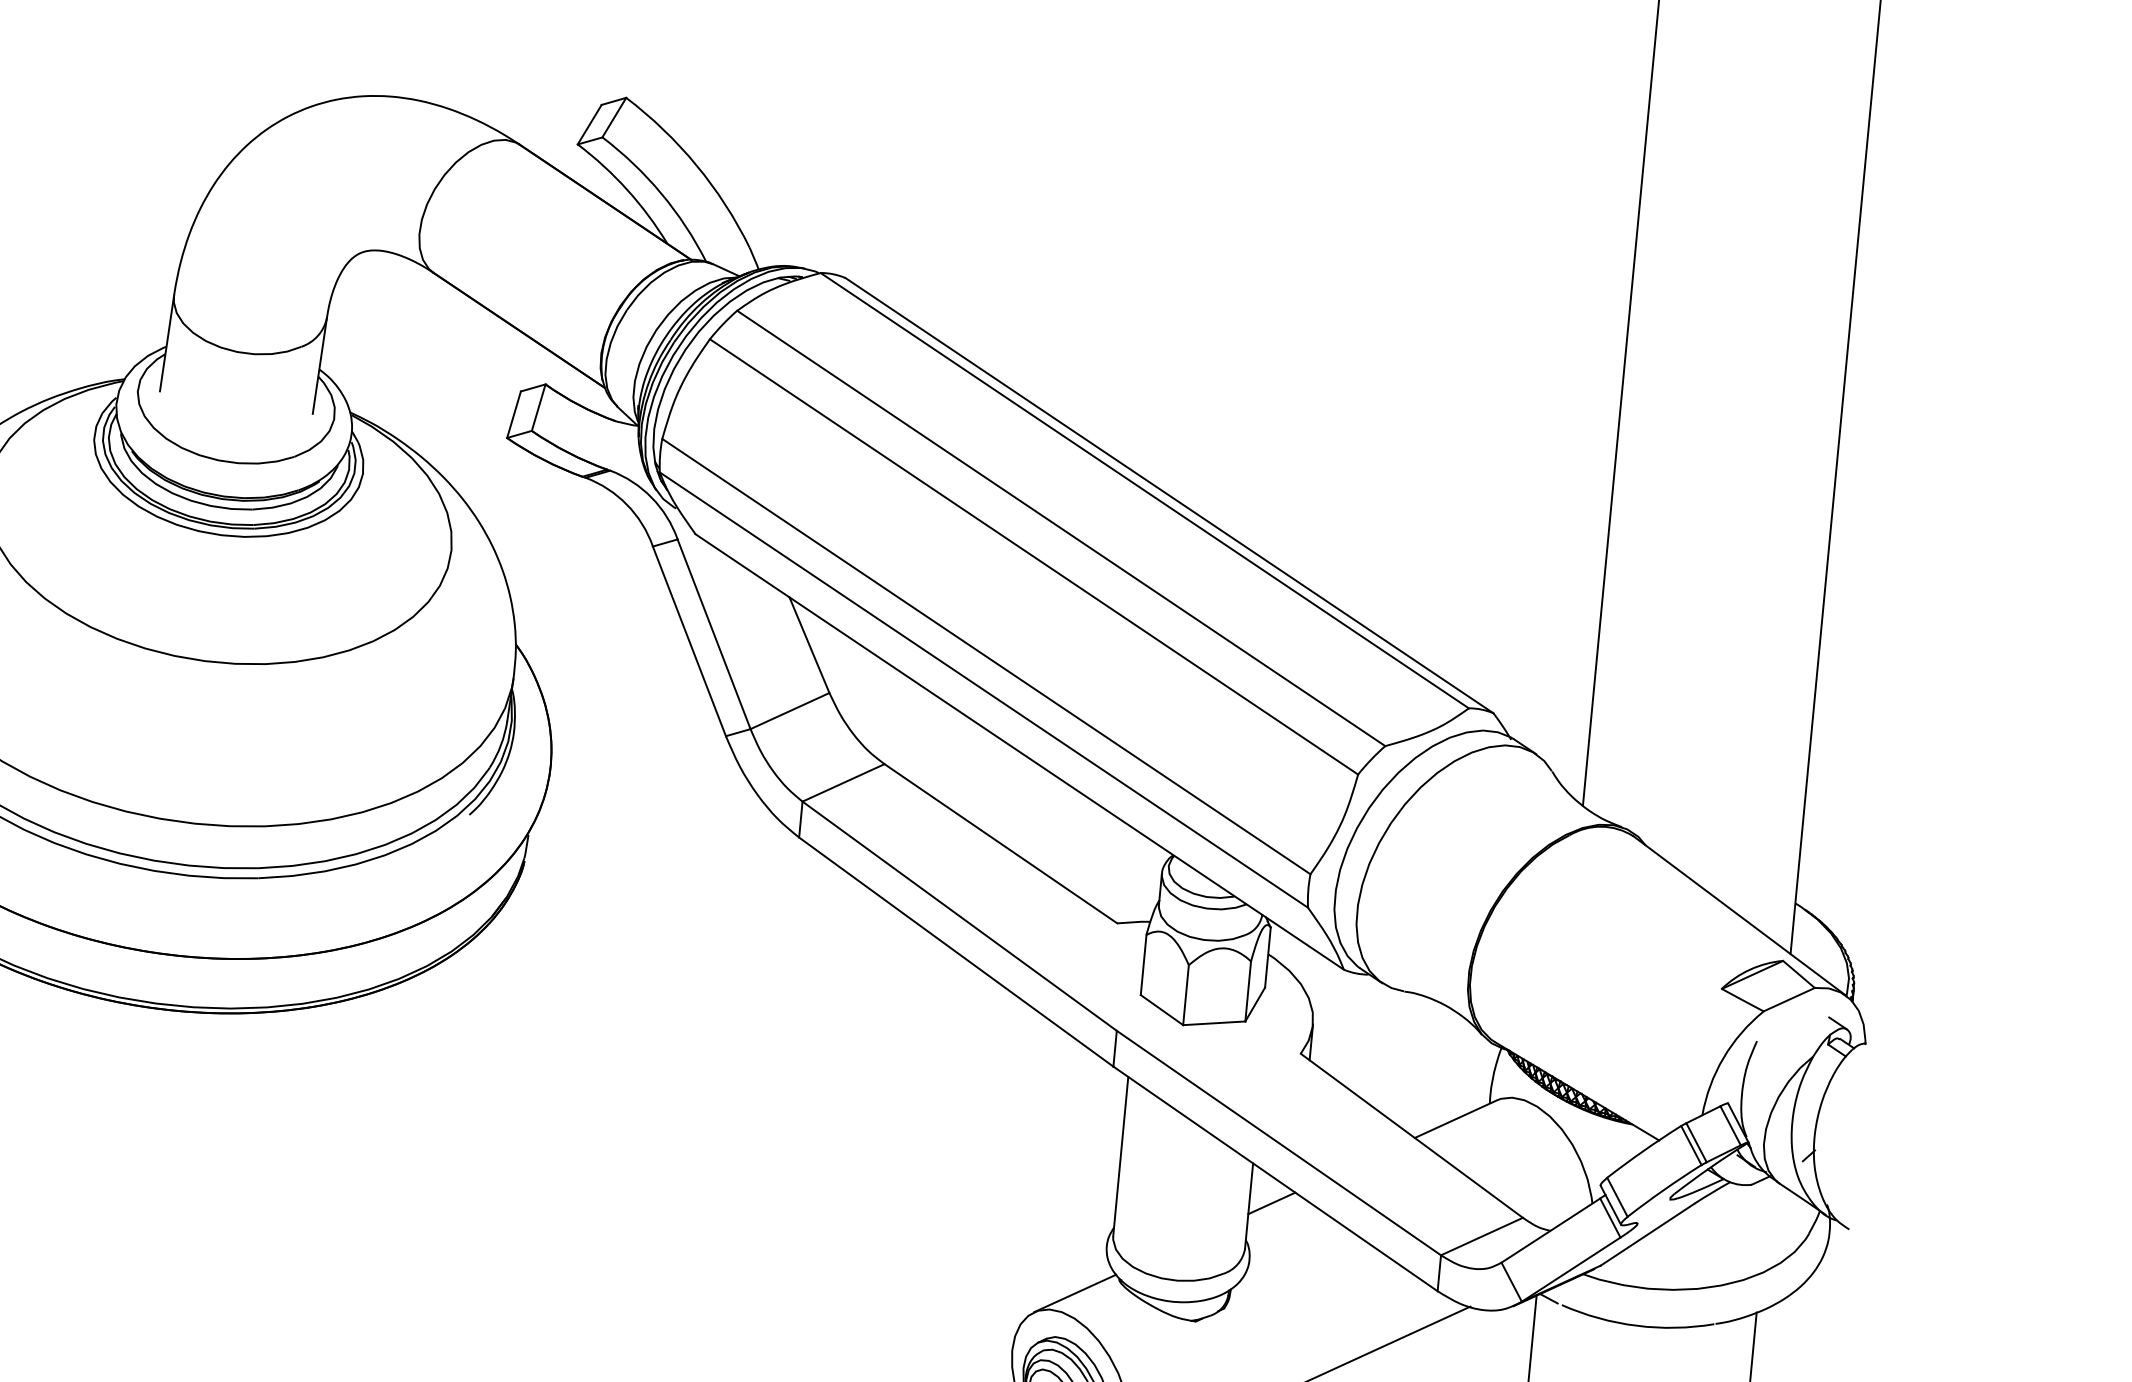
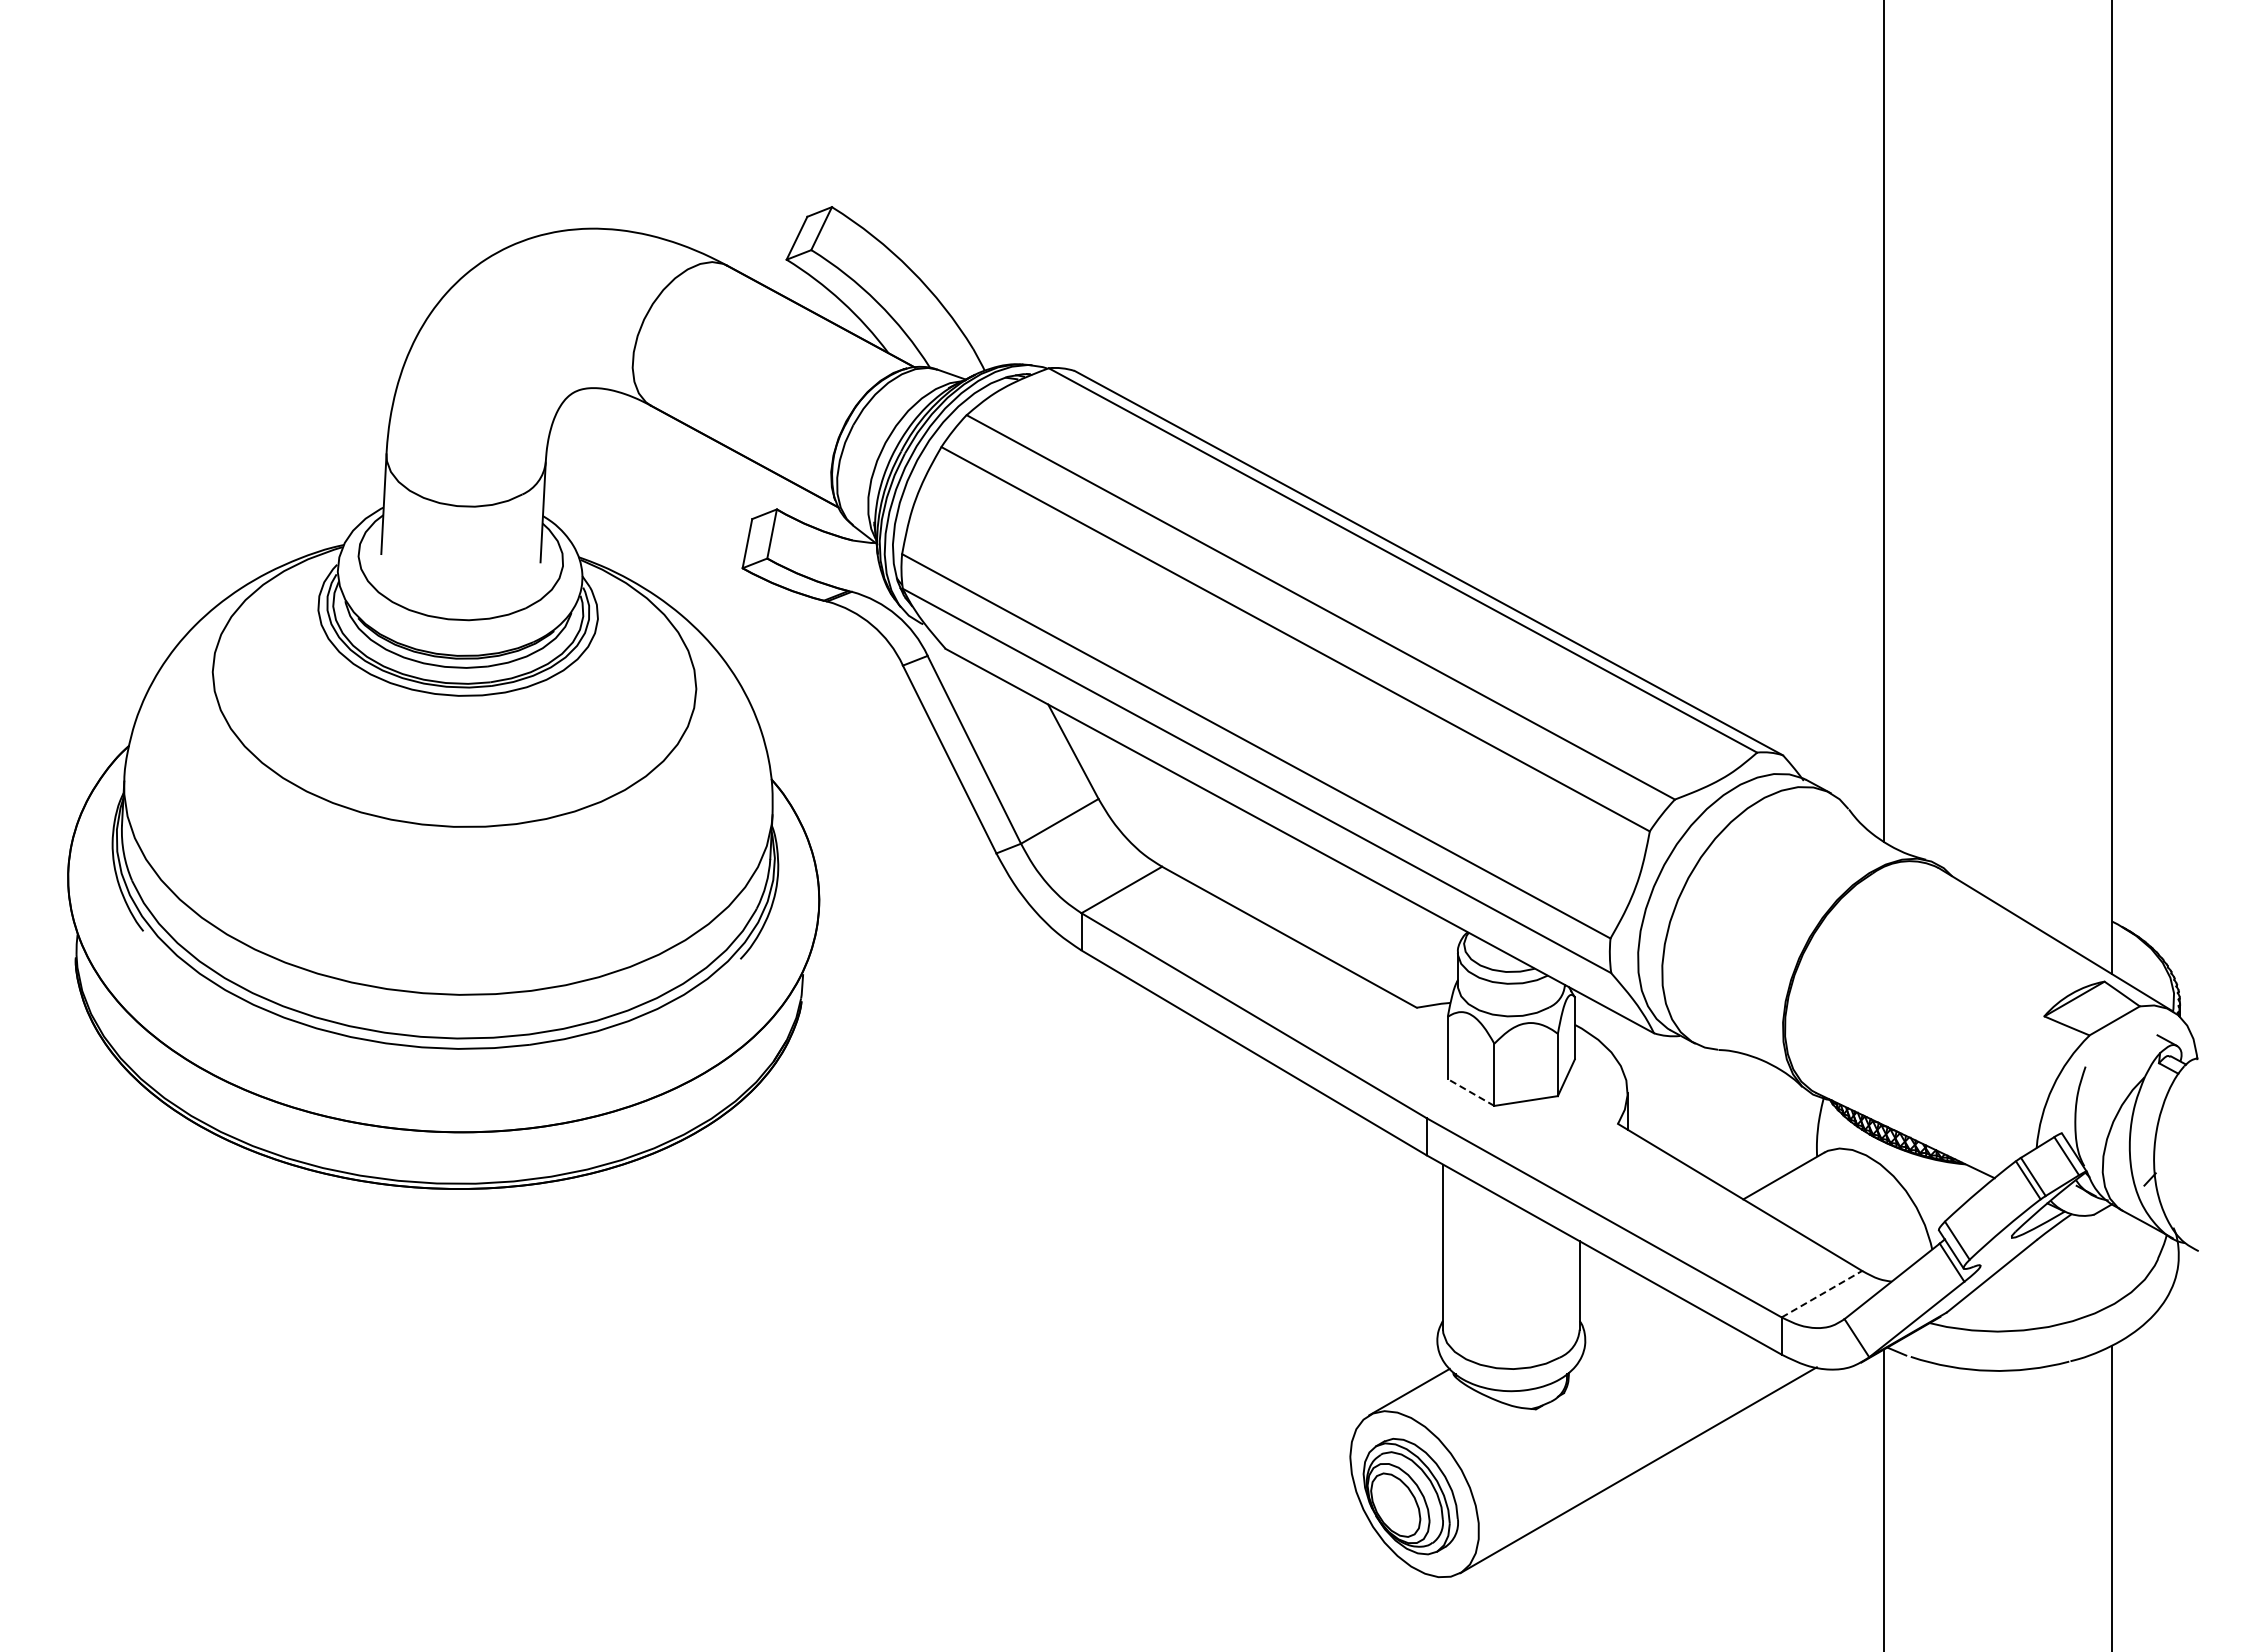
line: (1162, 1010) -> (1471, 1092), solid -> dashed
line: (1271, 1203) -> (1602, 1280), removed
line: (1482, 1235) -> (1822, 1293), solid -> dashed

